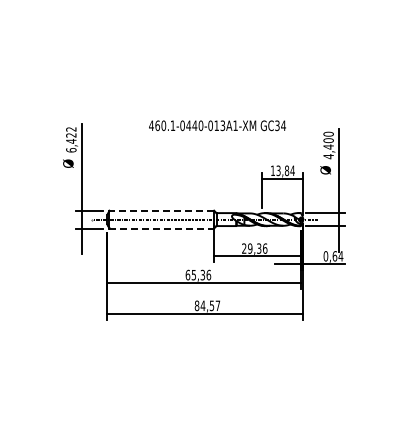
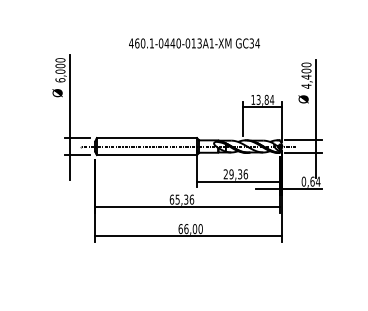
text: (217, 125) -> (194, 43), moved
text: (71, 135) -> (60, 66), 6,422 -> 6,000
line: (161, 210) -> (146, 137), dashed -> solid
line: (162, 228) -> (147, 155), dashed -> solid
text: (207, 305) -> (190, 228), 84,57 -> 66,00

